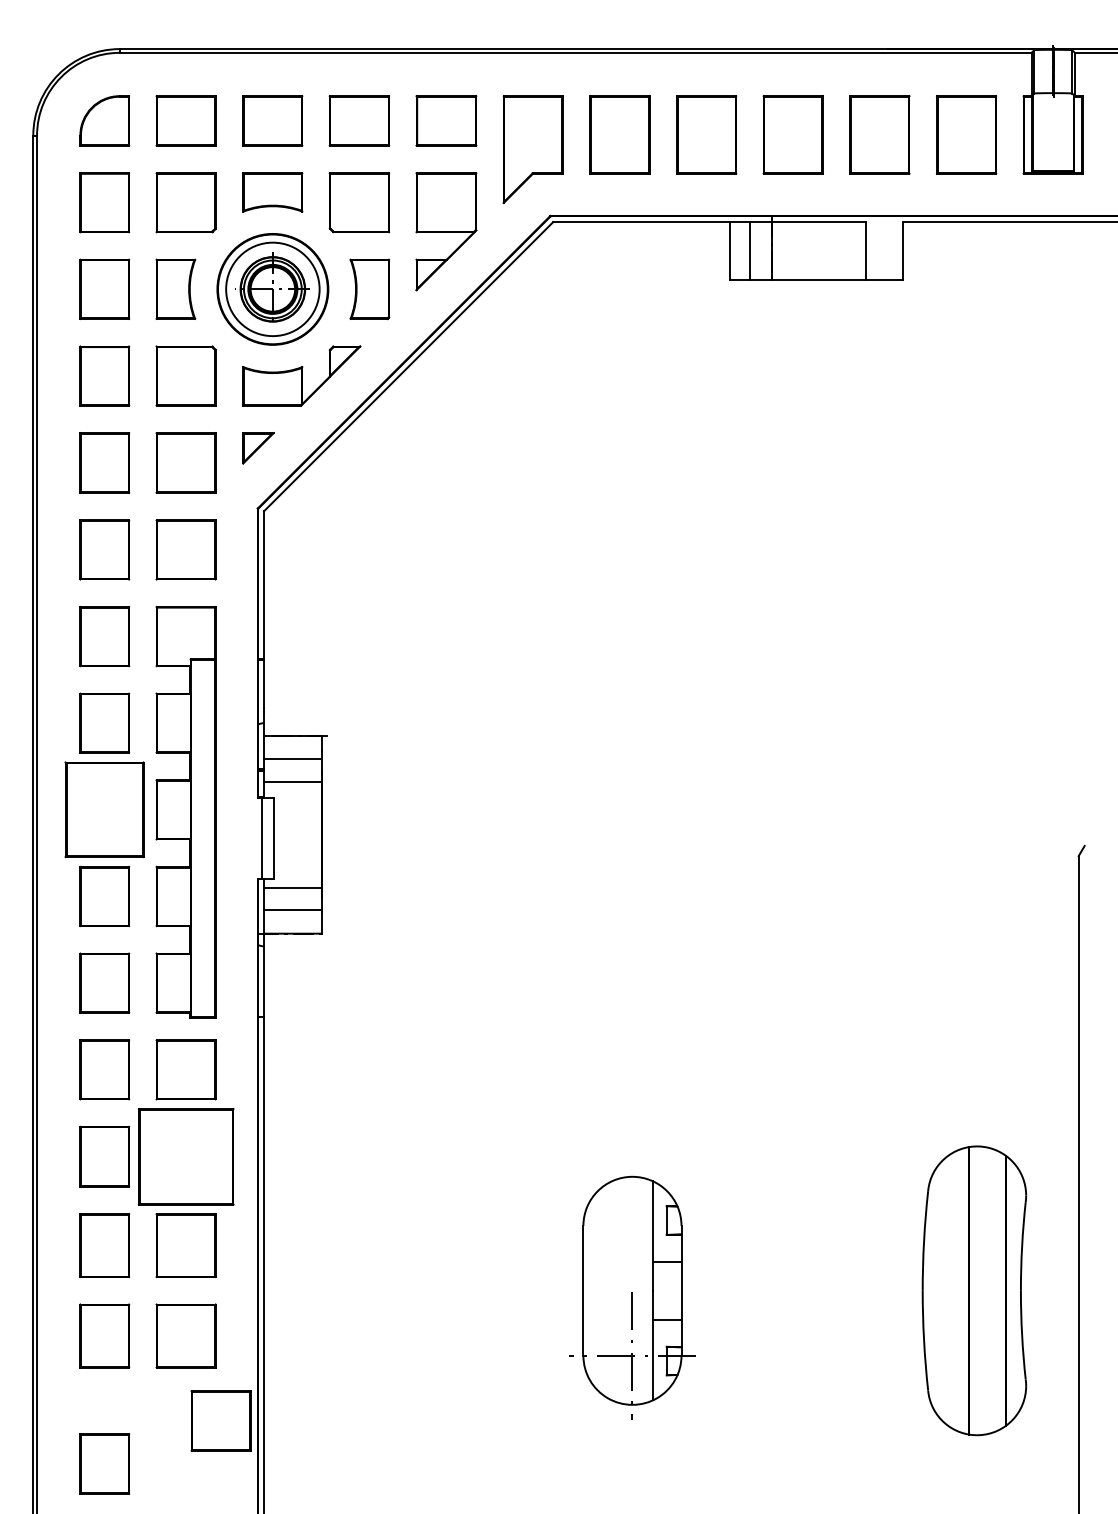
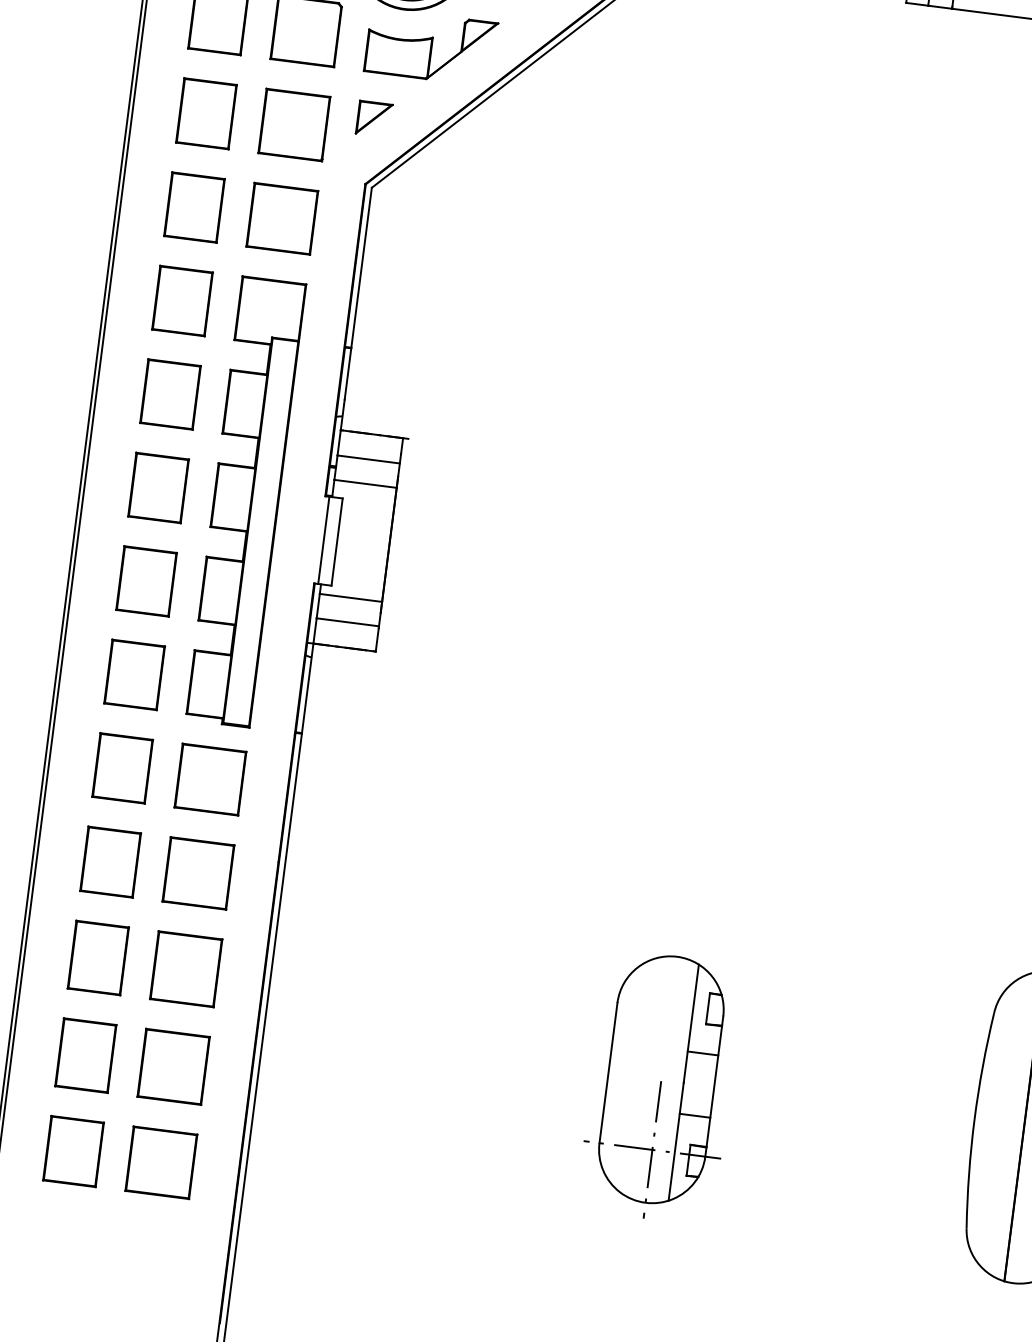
part: (104, 809) -> (158, 487), size x0.62
part: (185, 1156) -> (197, 873), size x0.62
part: (220, 1420) -> (160, 1162), moved
part: (104, 1463) -> (73, 1151), moved

